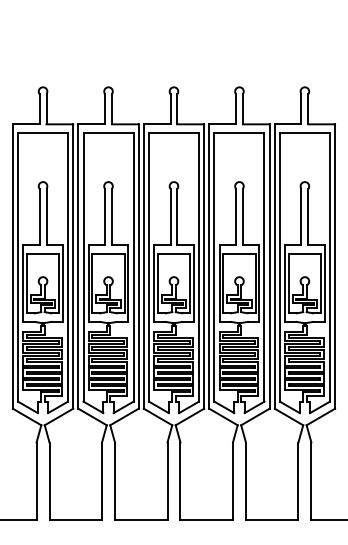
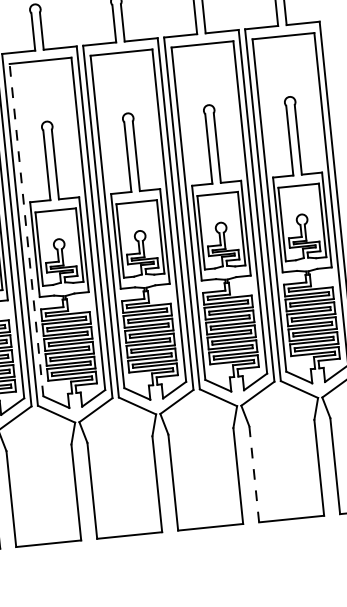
line: (83, 266) -> (26, 229), solid -> dashed
line: (245, 481) -> (253, 474), solid -> dashed

